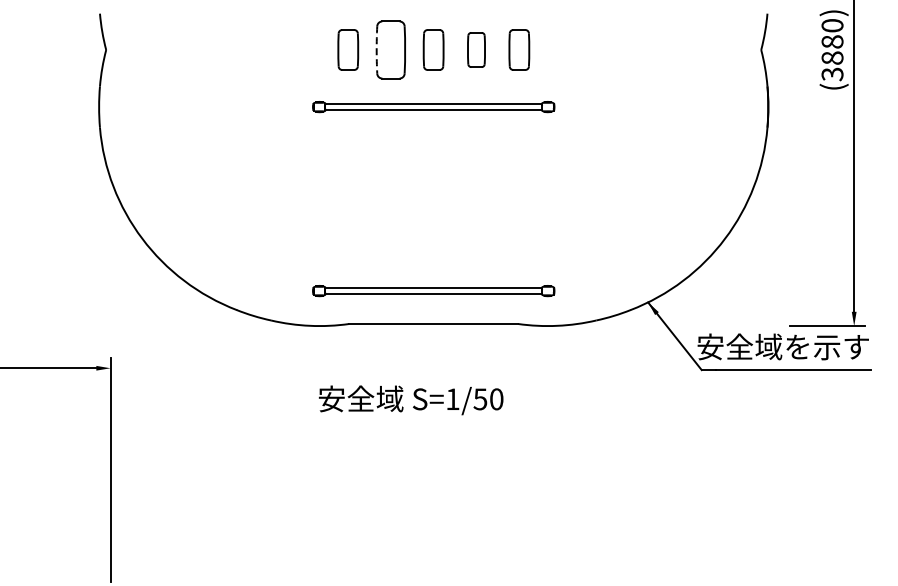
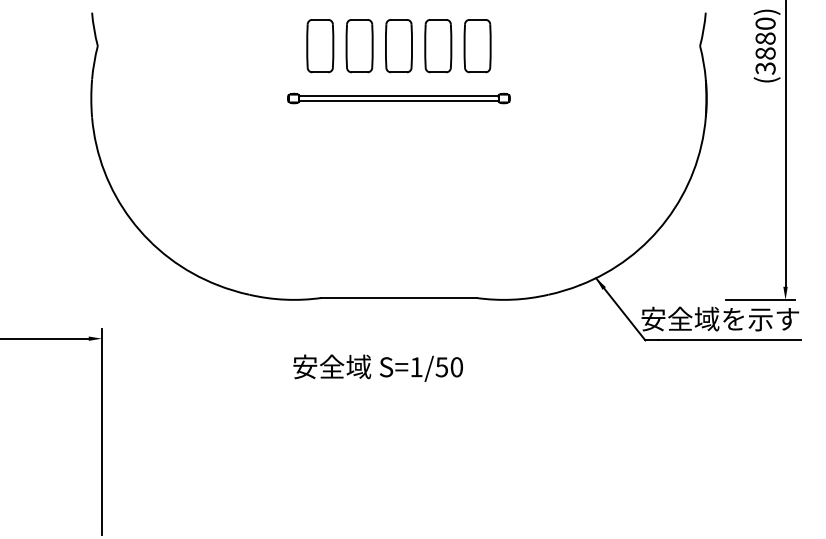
part: (348, 49) -> (320, 45), size x1.43
part: (433, 49) -> (398, 45), size x1.43
part: (476, 49) -> (438, 45), size x1.67
part: (519, 49) -> (477, 45), size x1.43
arc: (376, 50) -> (346, 46), dashed -> solid
part: (433, 291) -> (398, 268), removed

